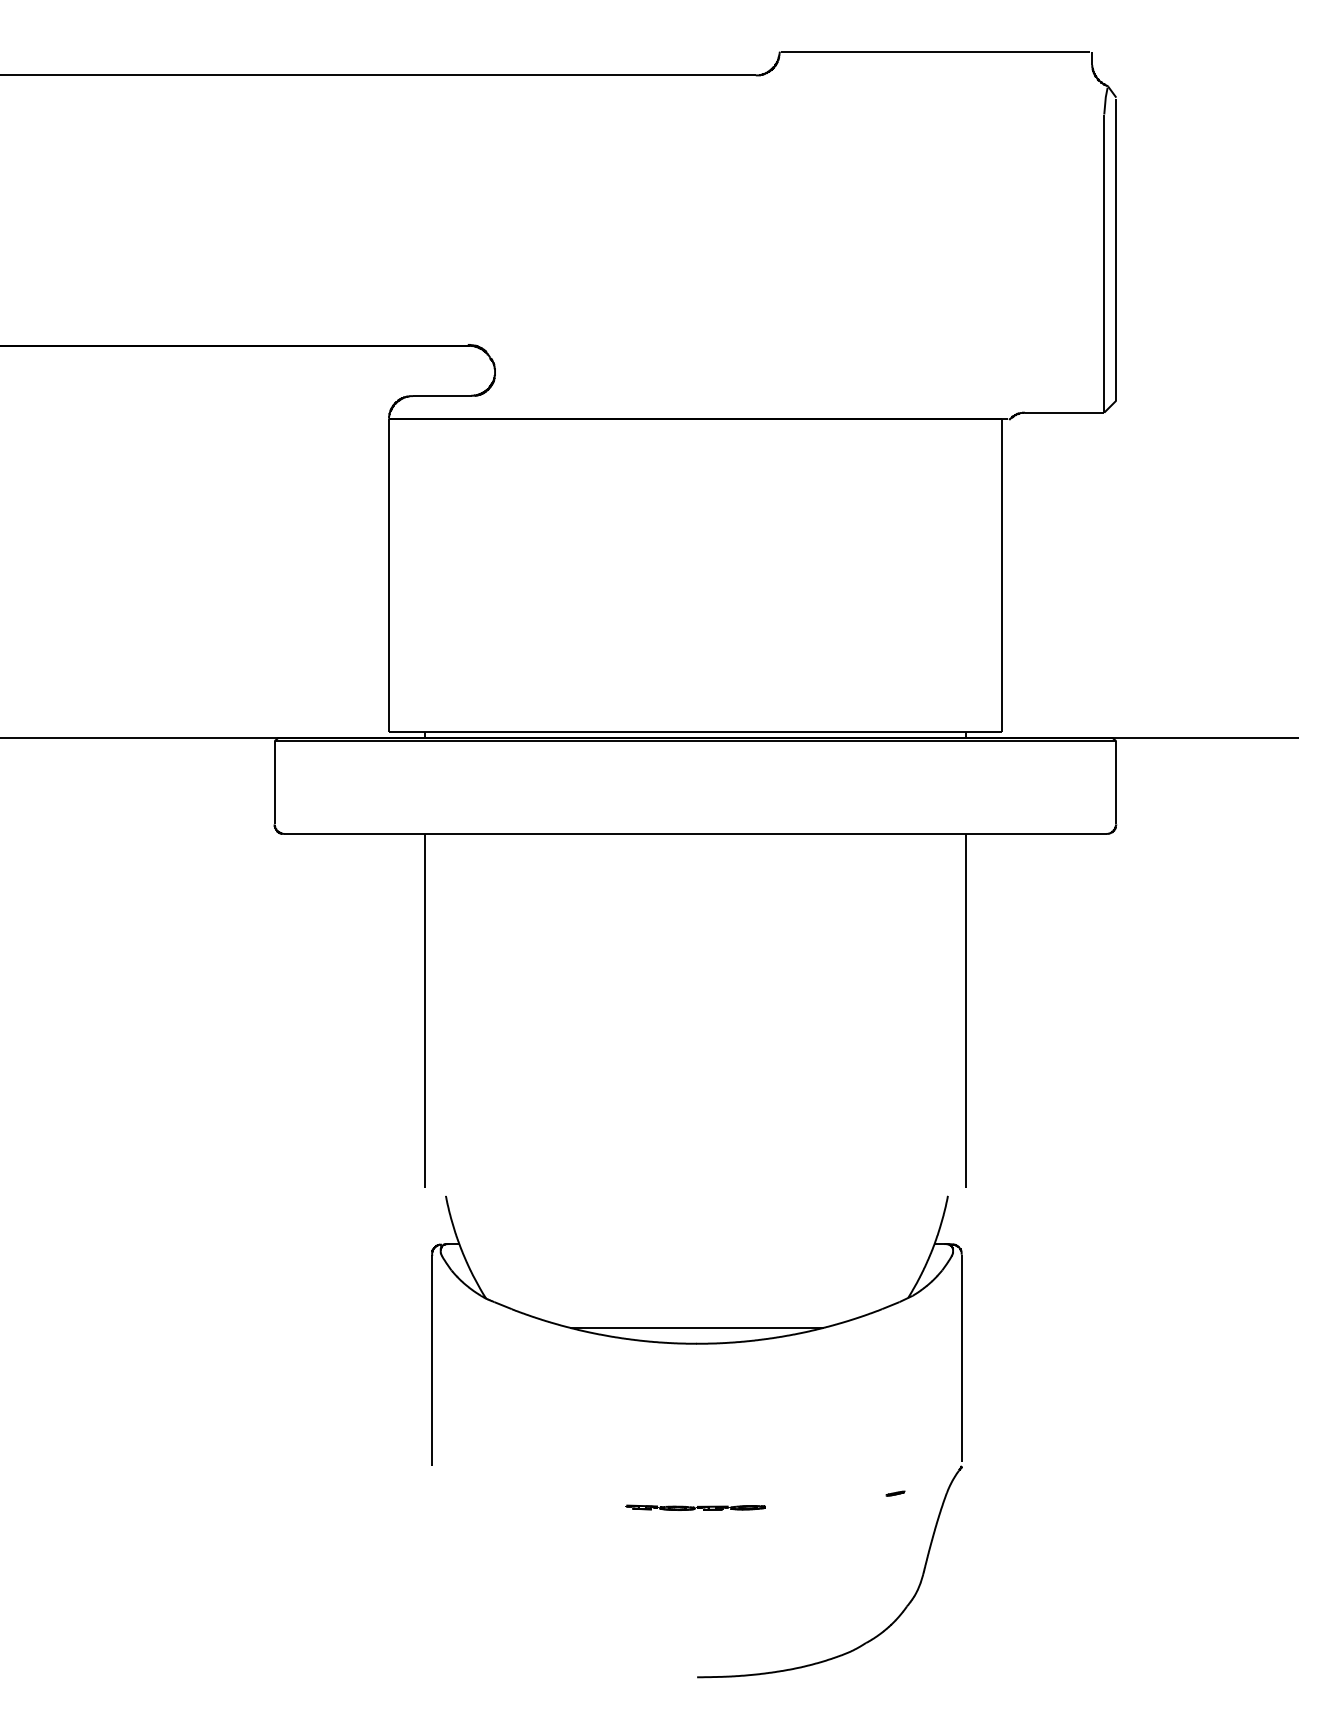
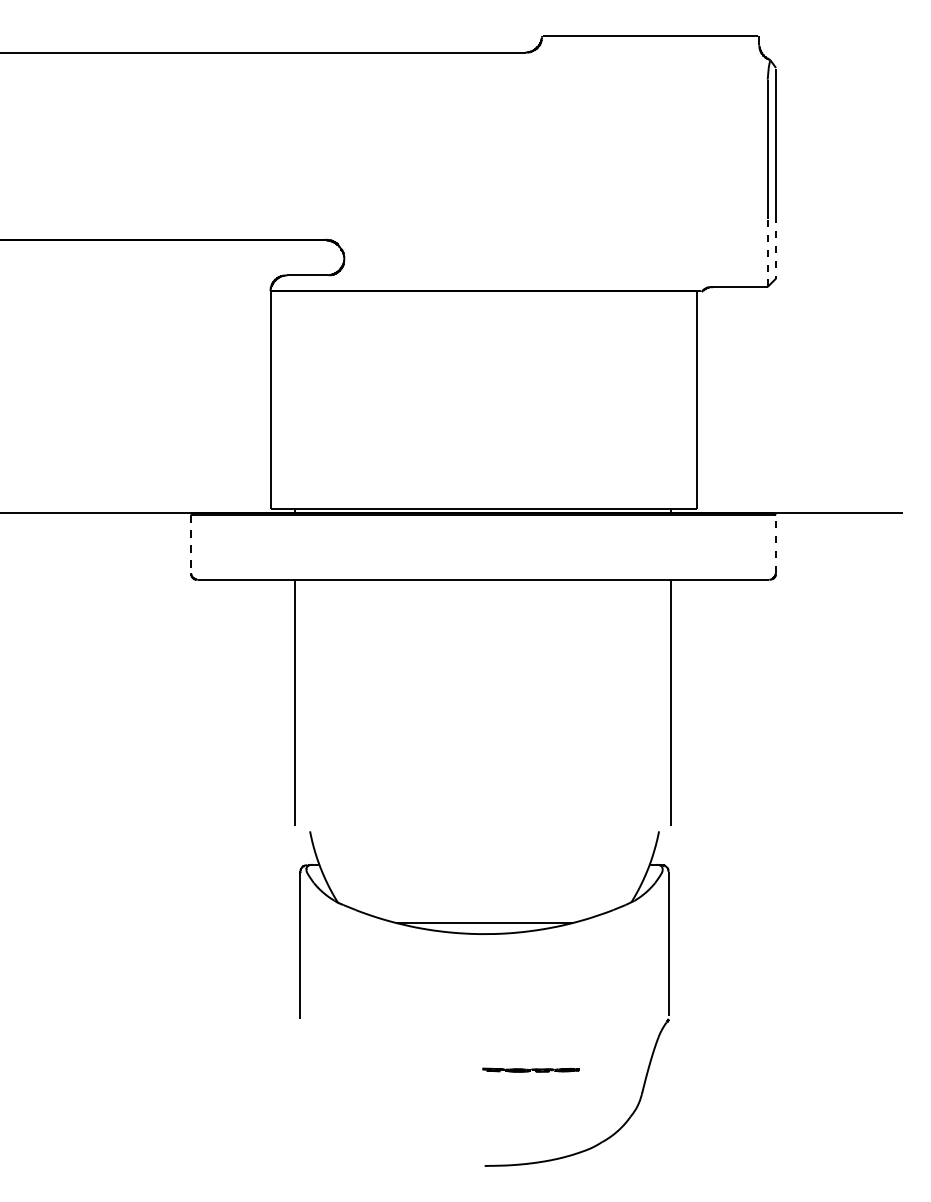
line: (1116, 355) -> (776, 247), solid -> dashed
line: (1103, 364) -> (767, 253), solid -> dashed
line: (275, 783) -> (191, 544), solid -> dashed
line: (1116, 783) -> (776, 544), solid -> dashed
part: (895, 1493) -> (622, 1038), removed
part: (695, 1506) -> (530, 1069), moved

